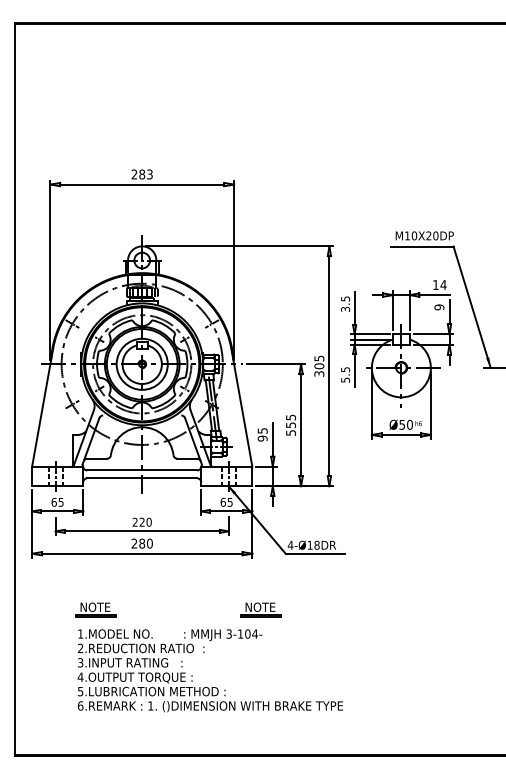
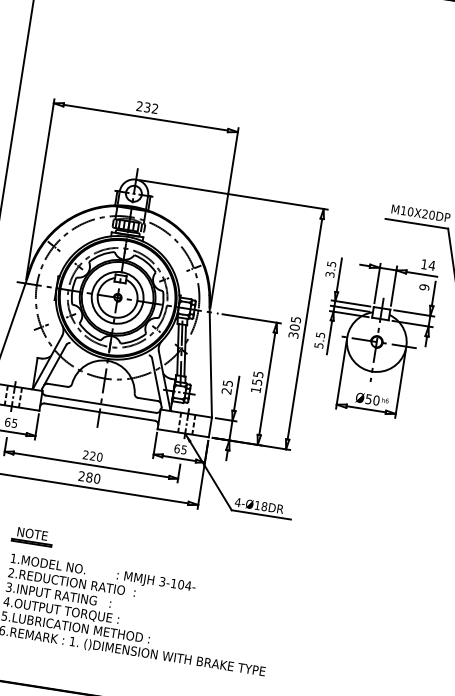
text: (145, 174) -> (150, 108), 283 -> 232
text: (291, 432) -> (256, 389), 555 -> 155
text: (262, 438) -> (226, 391), 95 -> 25
part: (260, 609) -> (197, 562), removed

